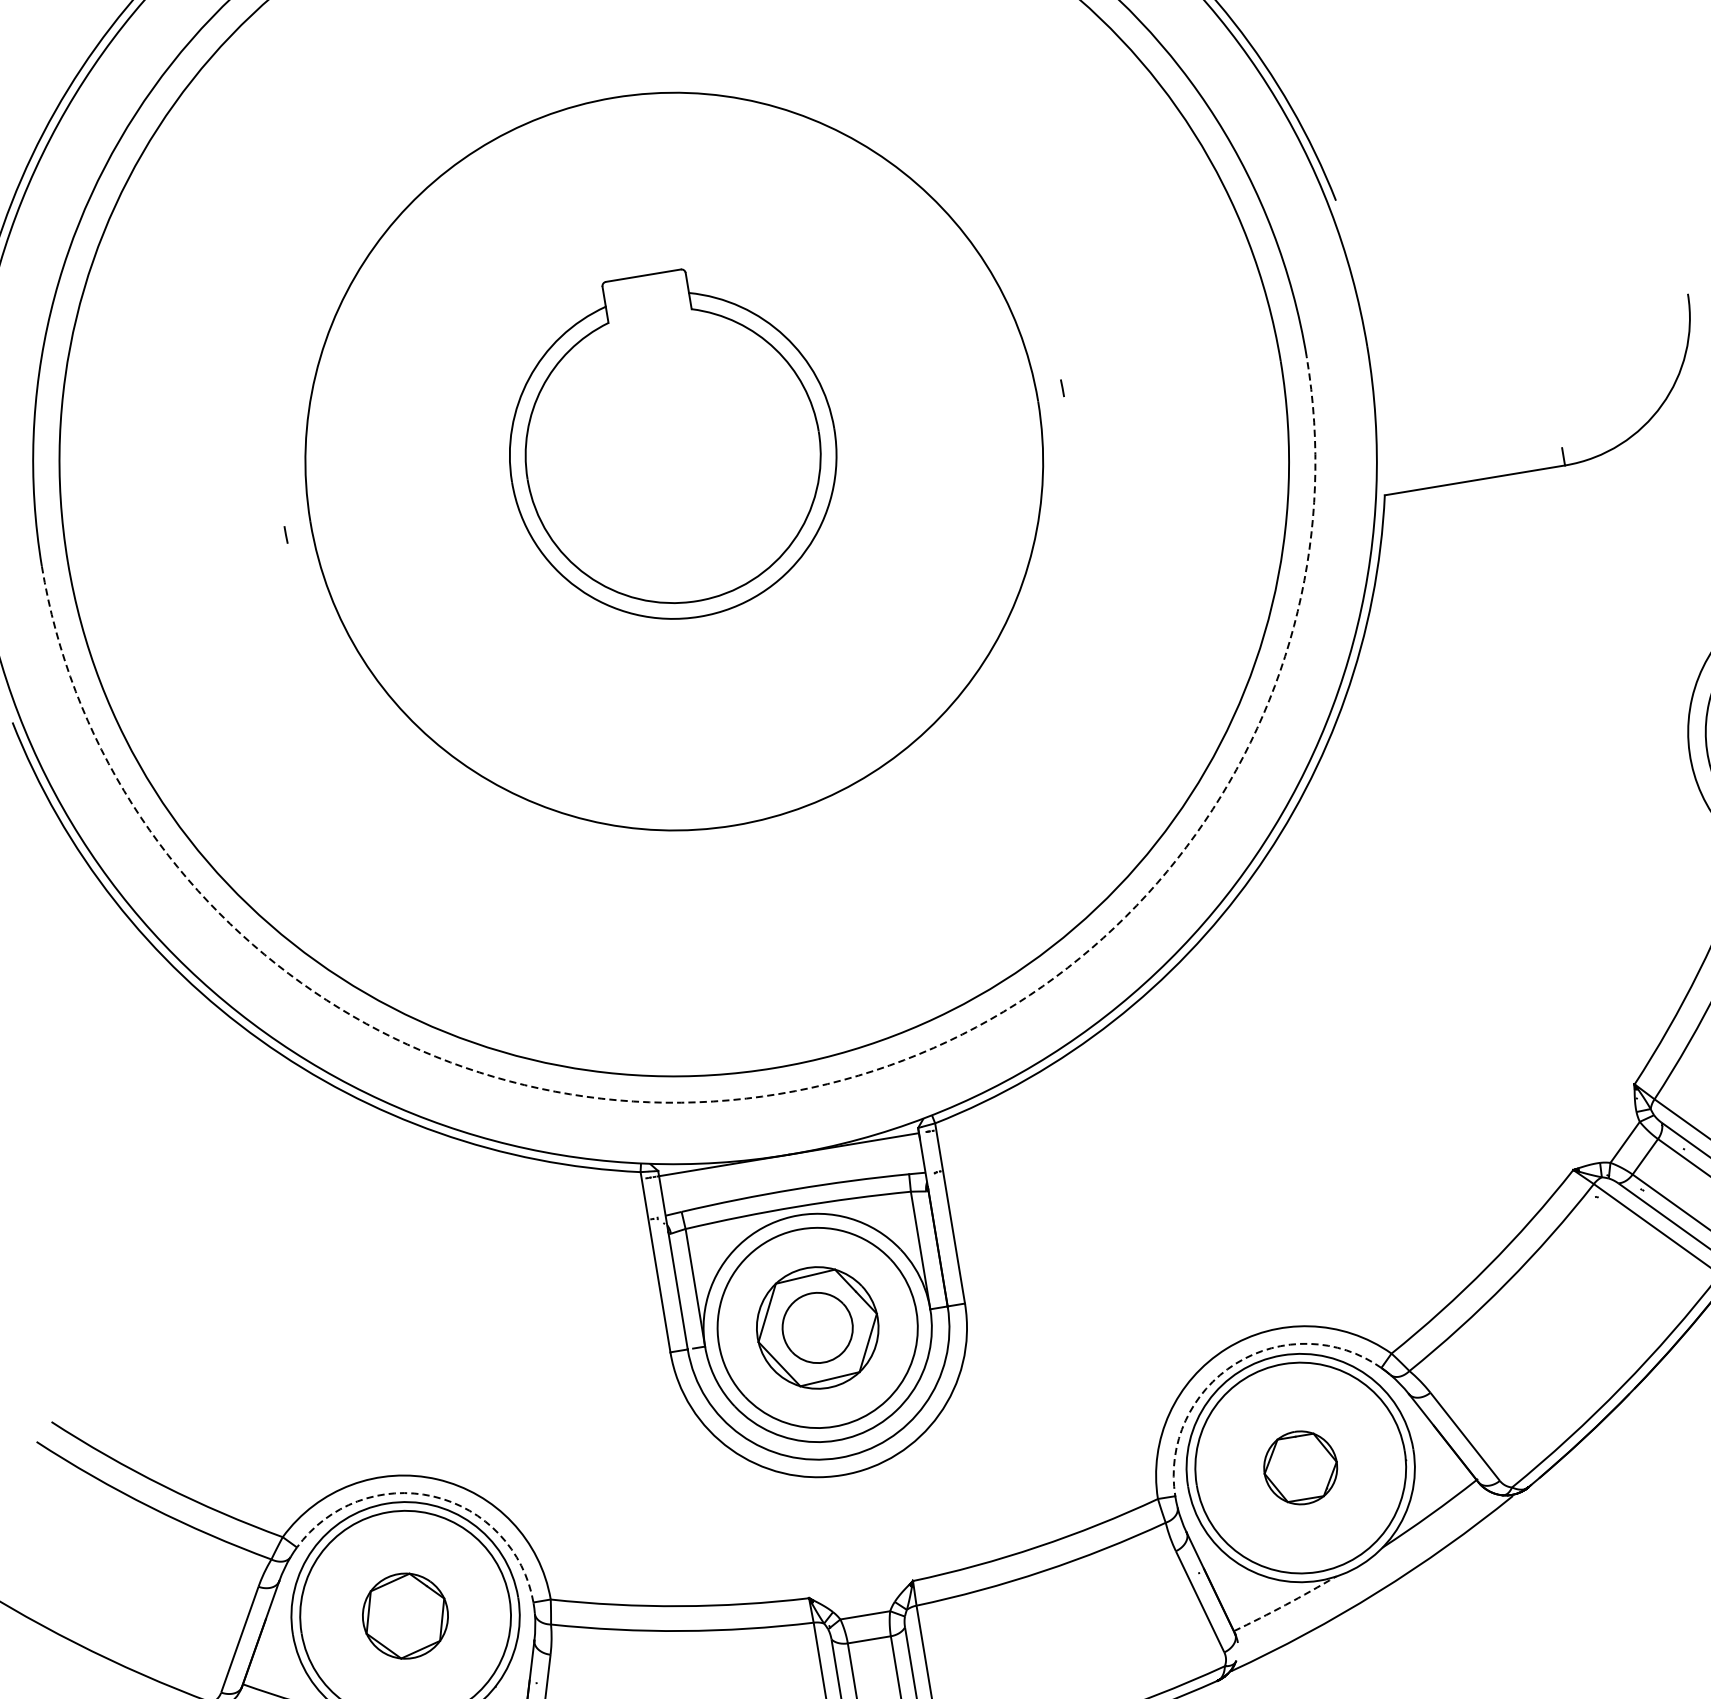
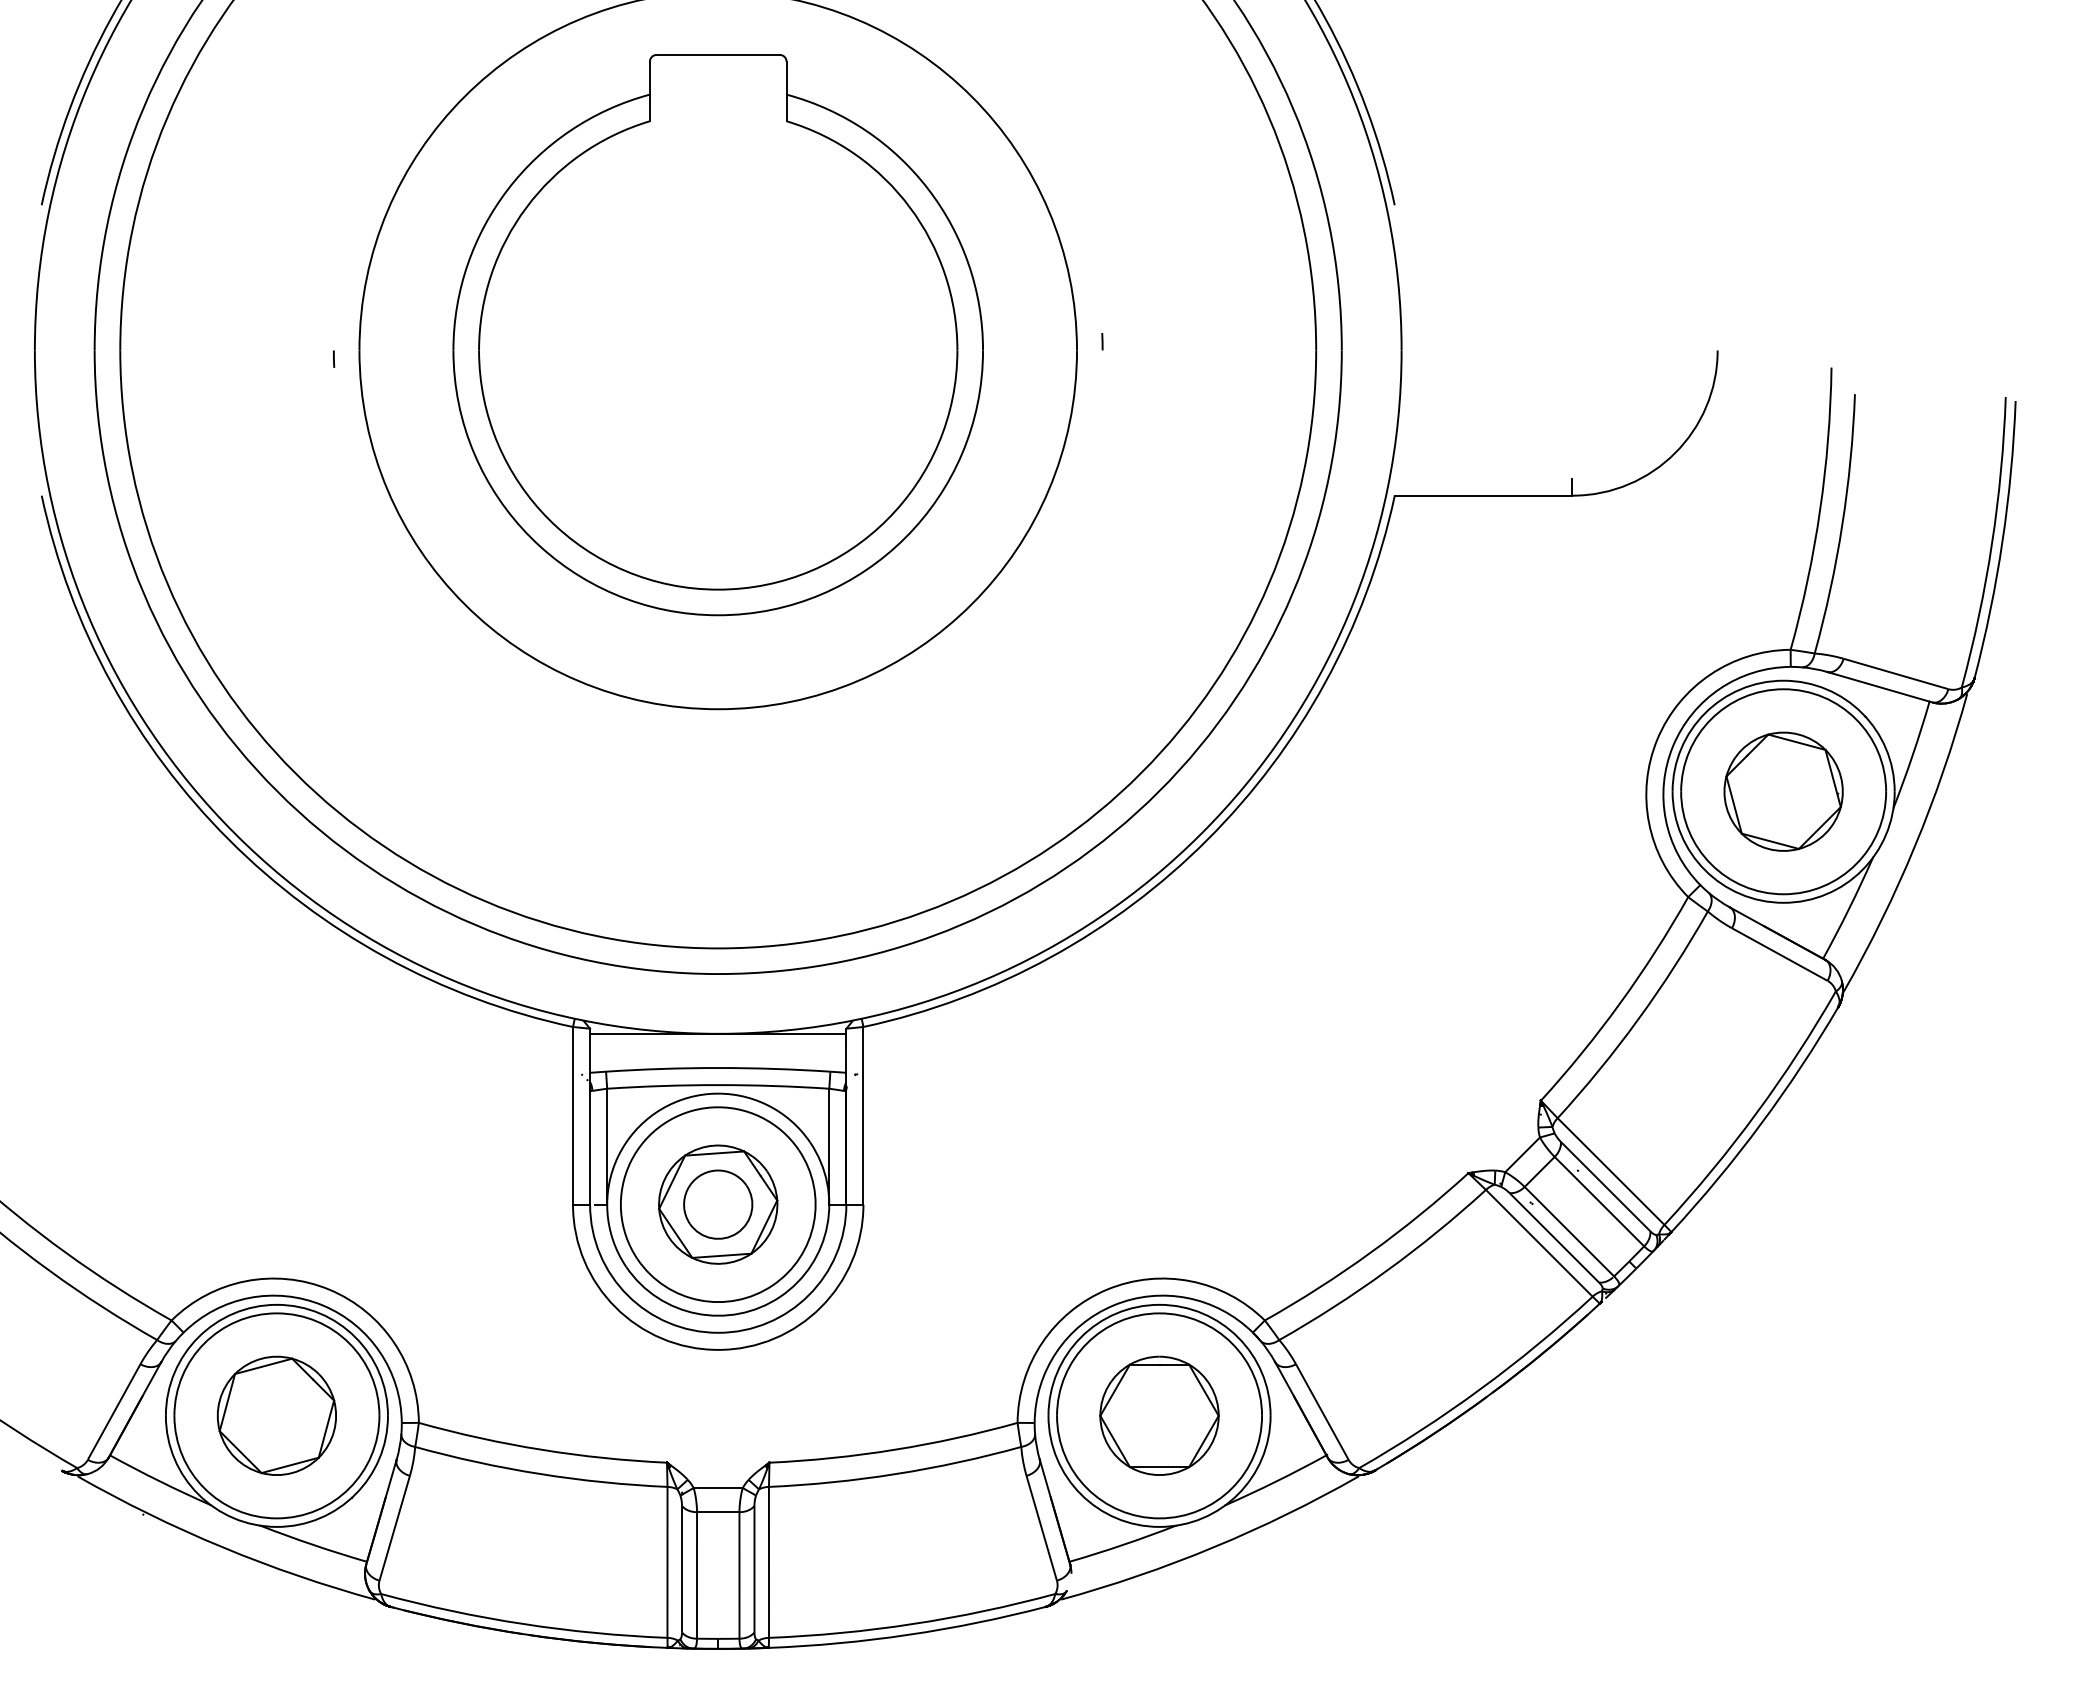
part: (671, 446) -> (717, 335), size x1.67
arc: (779, 1094) -> (718, 974), dashed -> solid
arc: (1235, 1363) -> (1113, 1305), dashed -> solid
part: (1300, 1467) -> (1159, 1415), size x1.67
arc: (433, 1496) -> (322, 1305), dashed -> solid
arc: (1285, 1604) -> (1123, 1544), dashed -> solid
part: (405, 1615) -> (276, 1415), size x1.43

